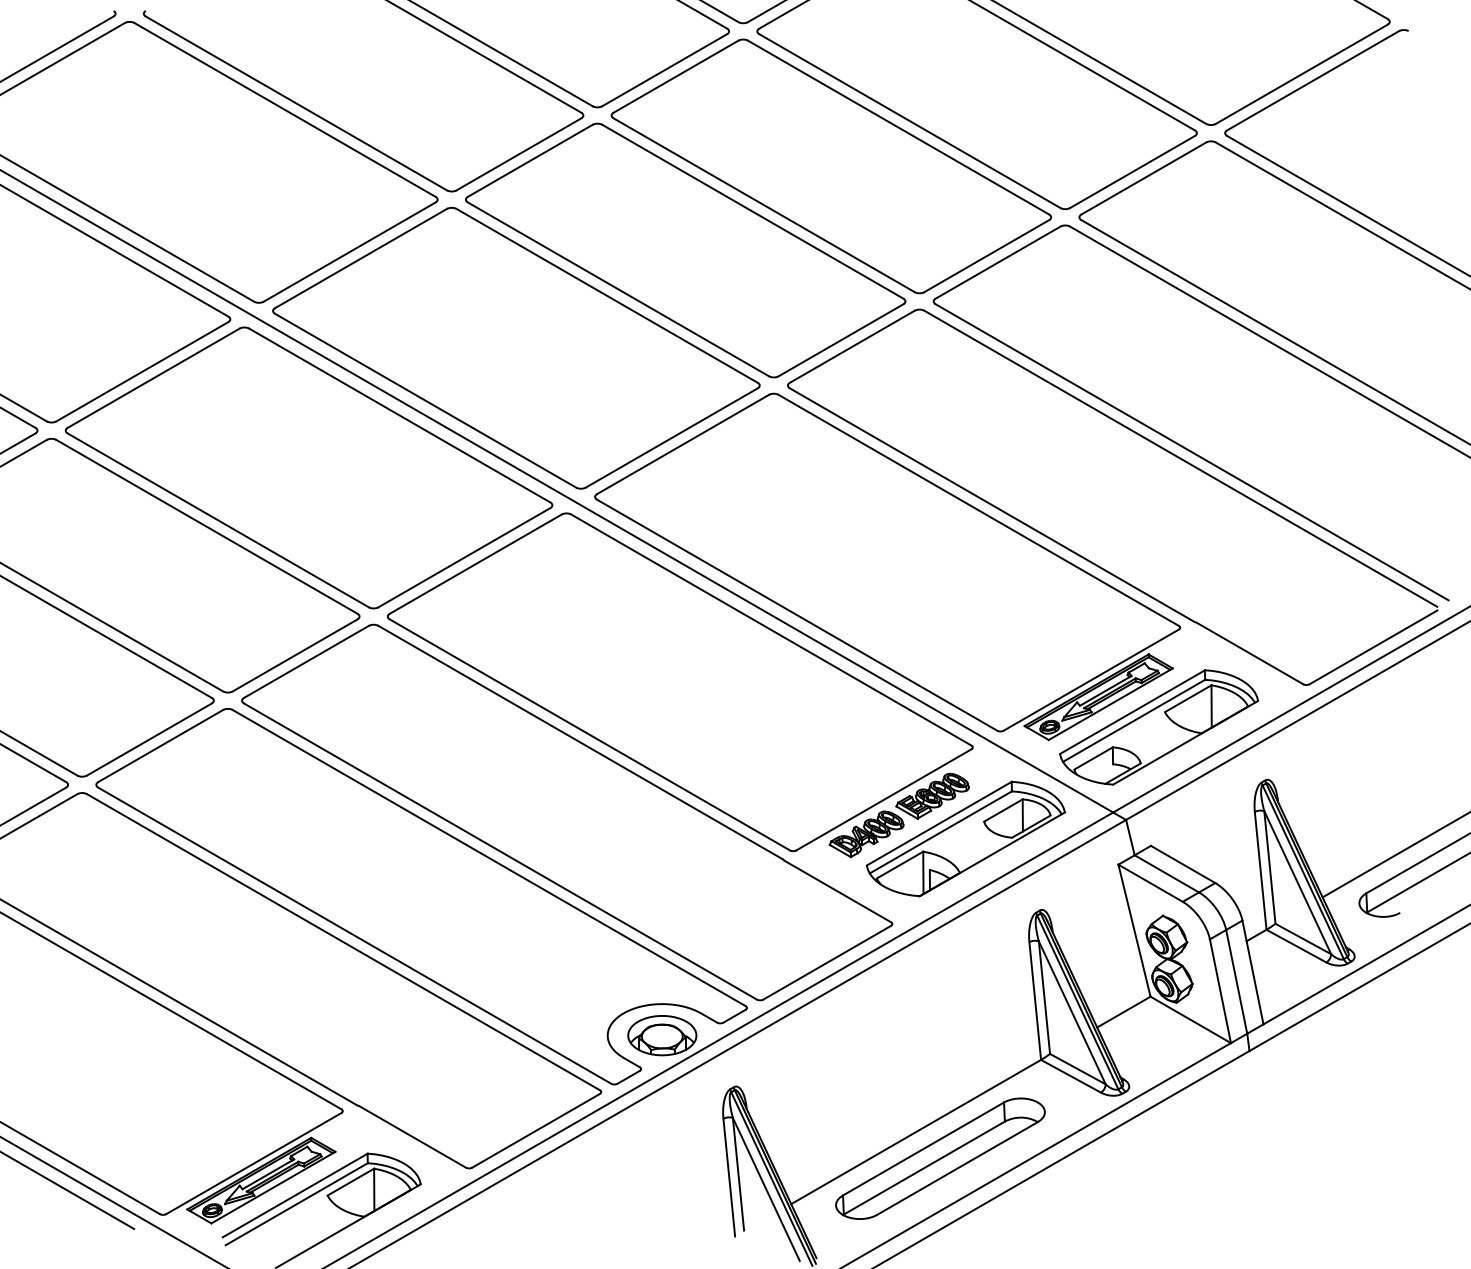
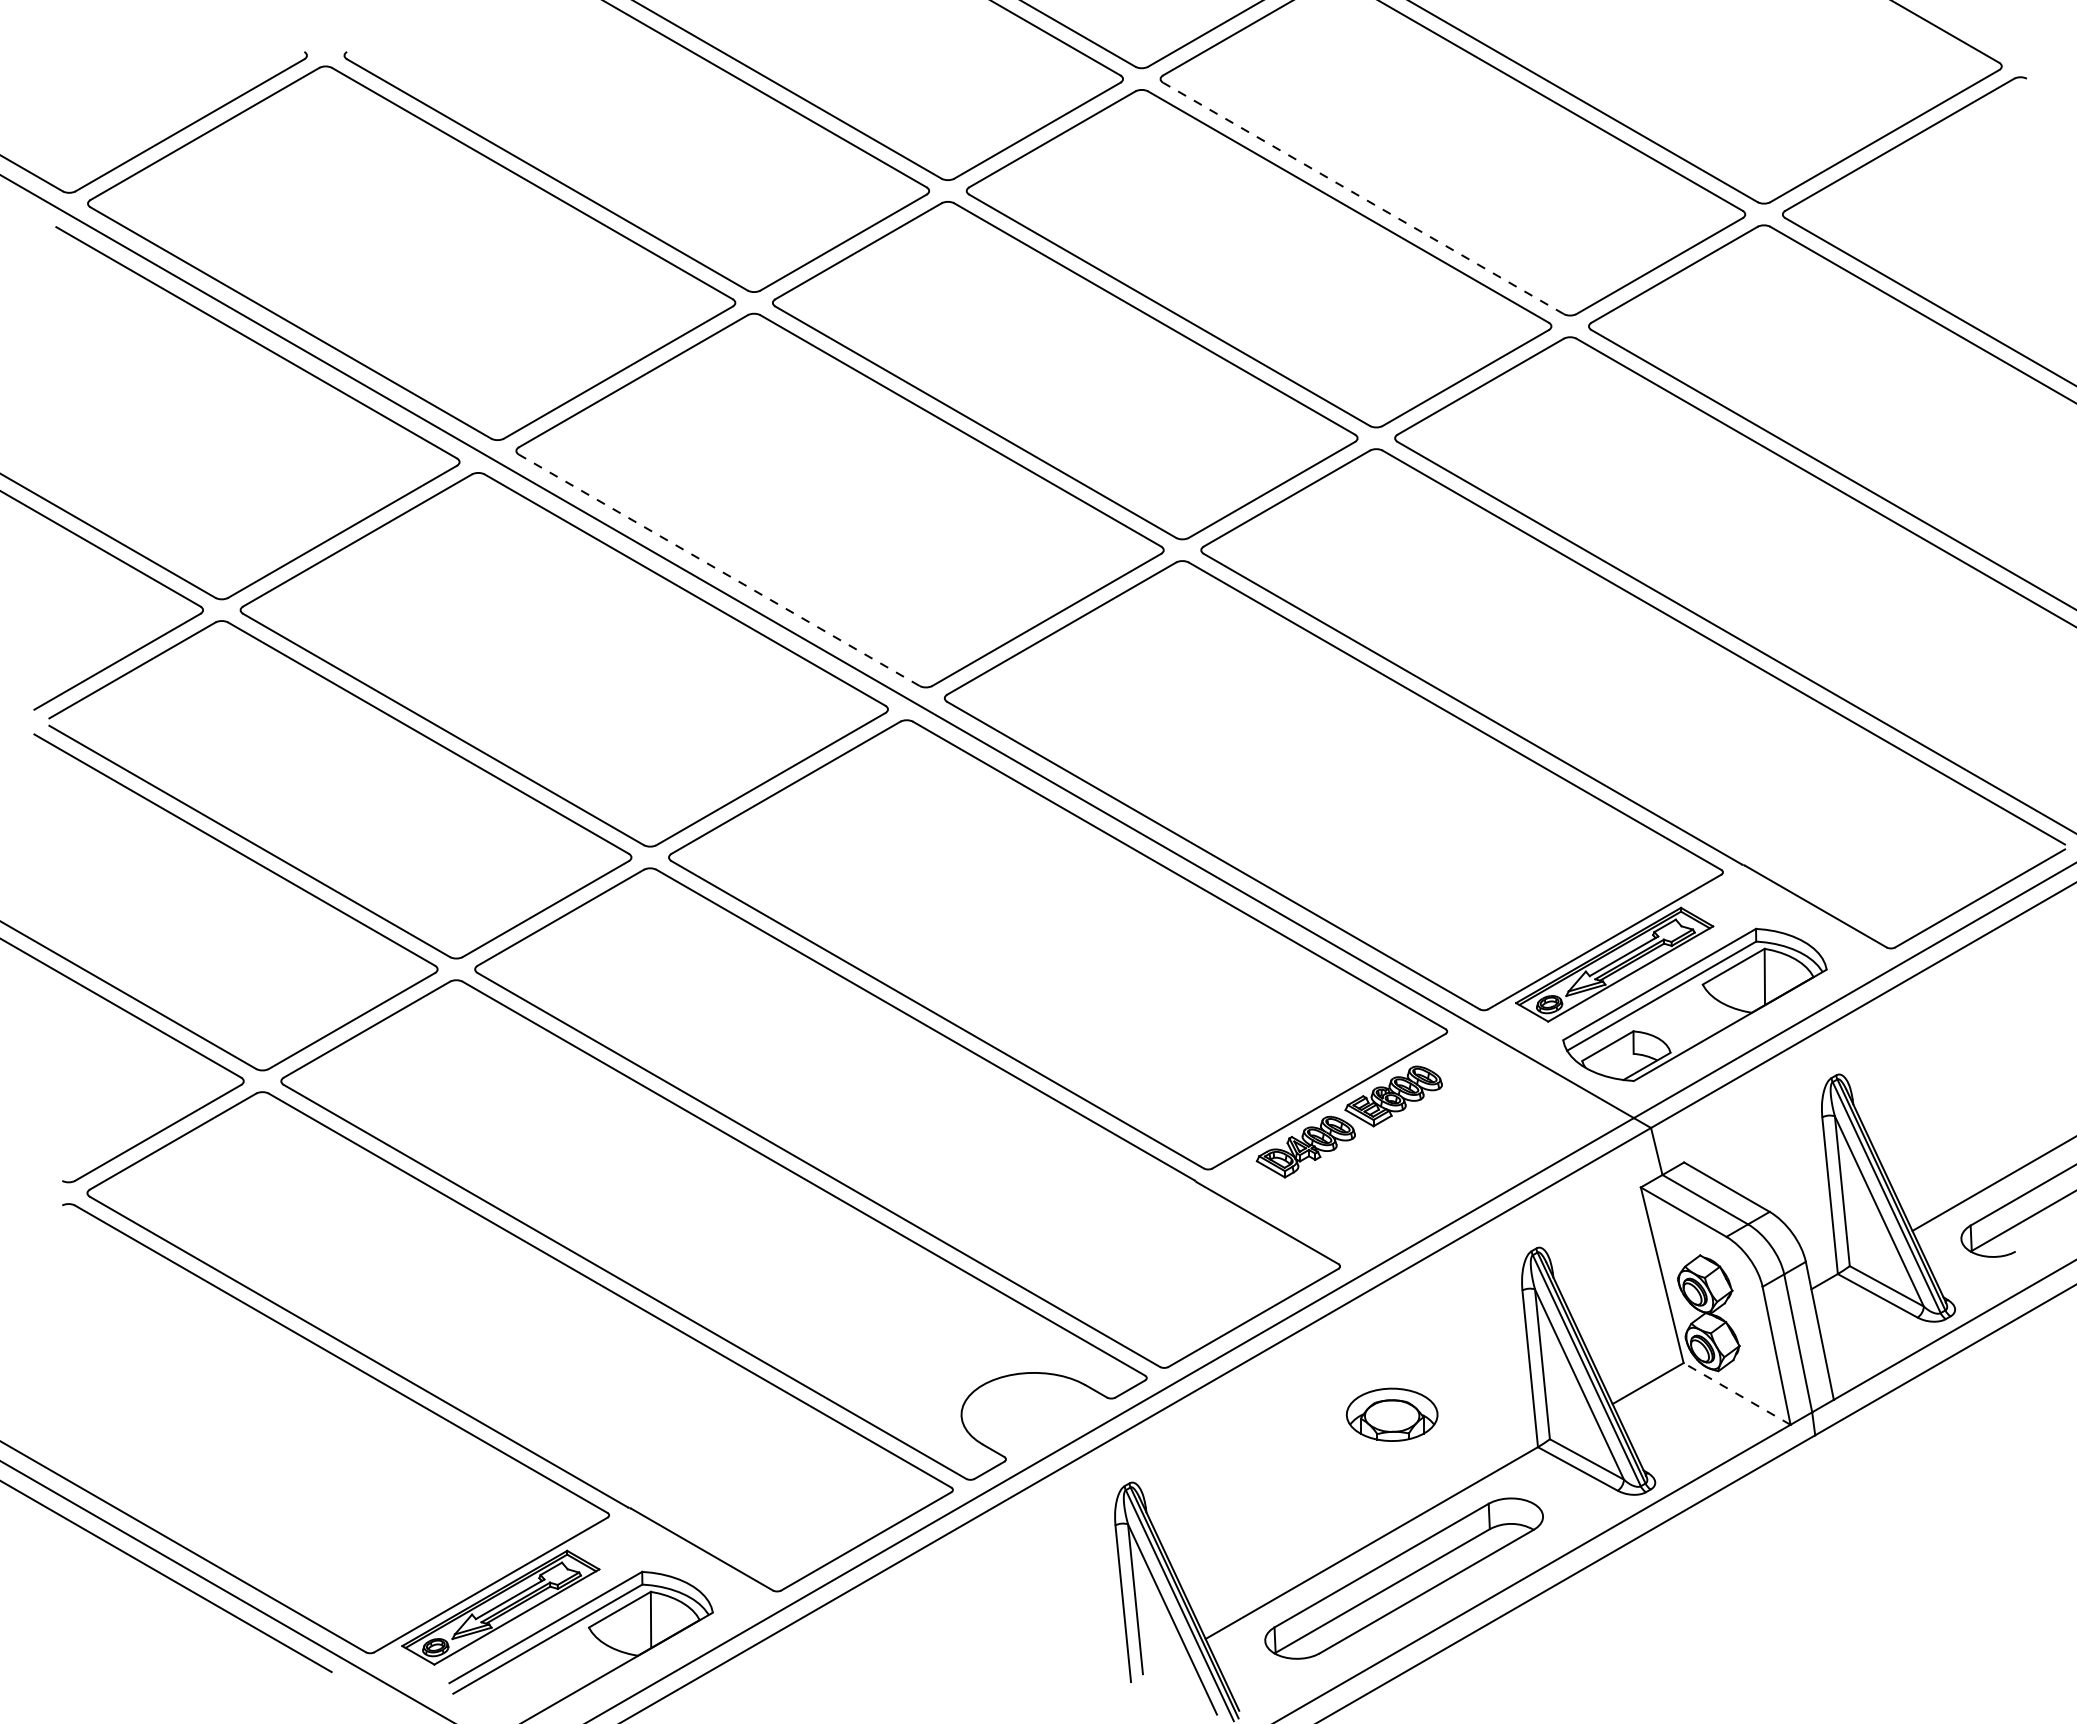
line: (909, 121) -> (1363, 198), solid -> dashed
line: (424, 400) -> (718, 570), solid -> dashed
part: (965, 839) -> (1437, 1153), removed
line: (1191, 1019) -> (1737, 1393), solid -> dashed
part: (661, 1035) -> (1391, 1414), moved

